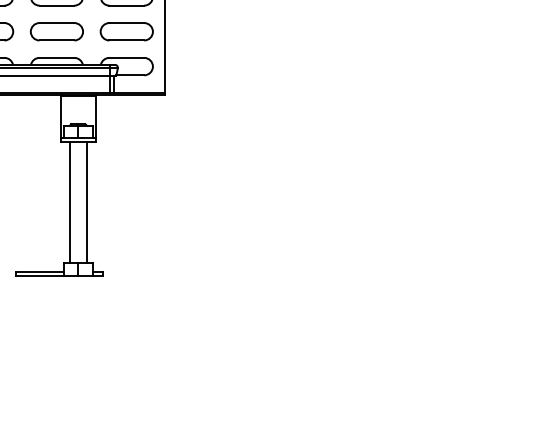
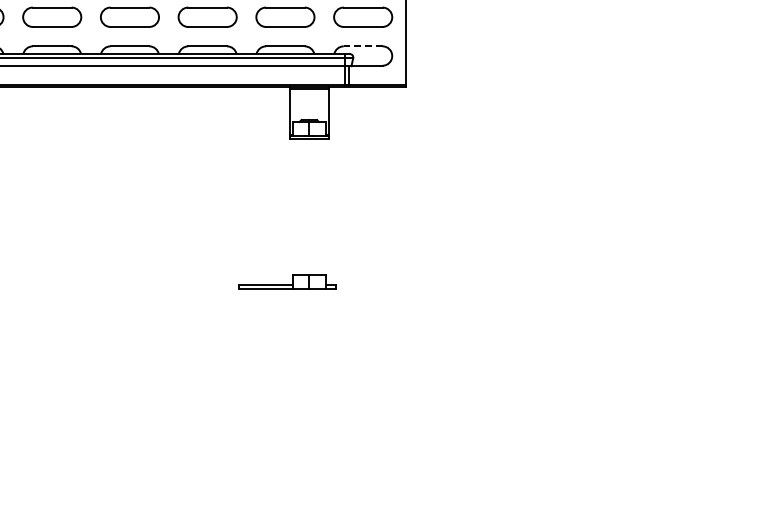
line: (126, 58) -> (362, 46), solid -> dashed
line: (69, 202) -> (299, 207), removed
line: (86, 202) -> (318, 207), removed

